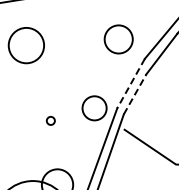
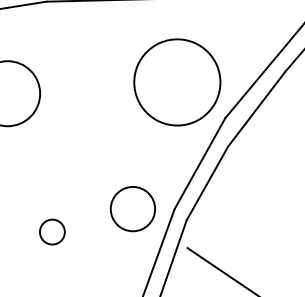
circle: (118, 39) -> (176, 82), size x1.67
line: (130, 84) -> (198, 165), dashed -> solid
line: (135, 94) -> (208, 183), dashed -> solid
circle: (50, 120) -> (51, 231), size x1.67

